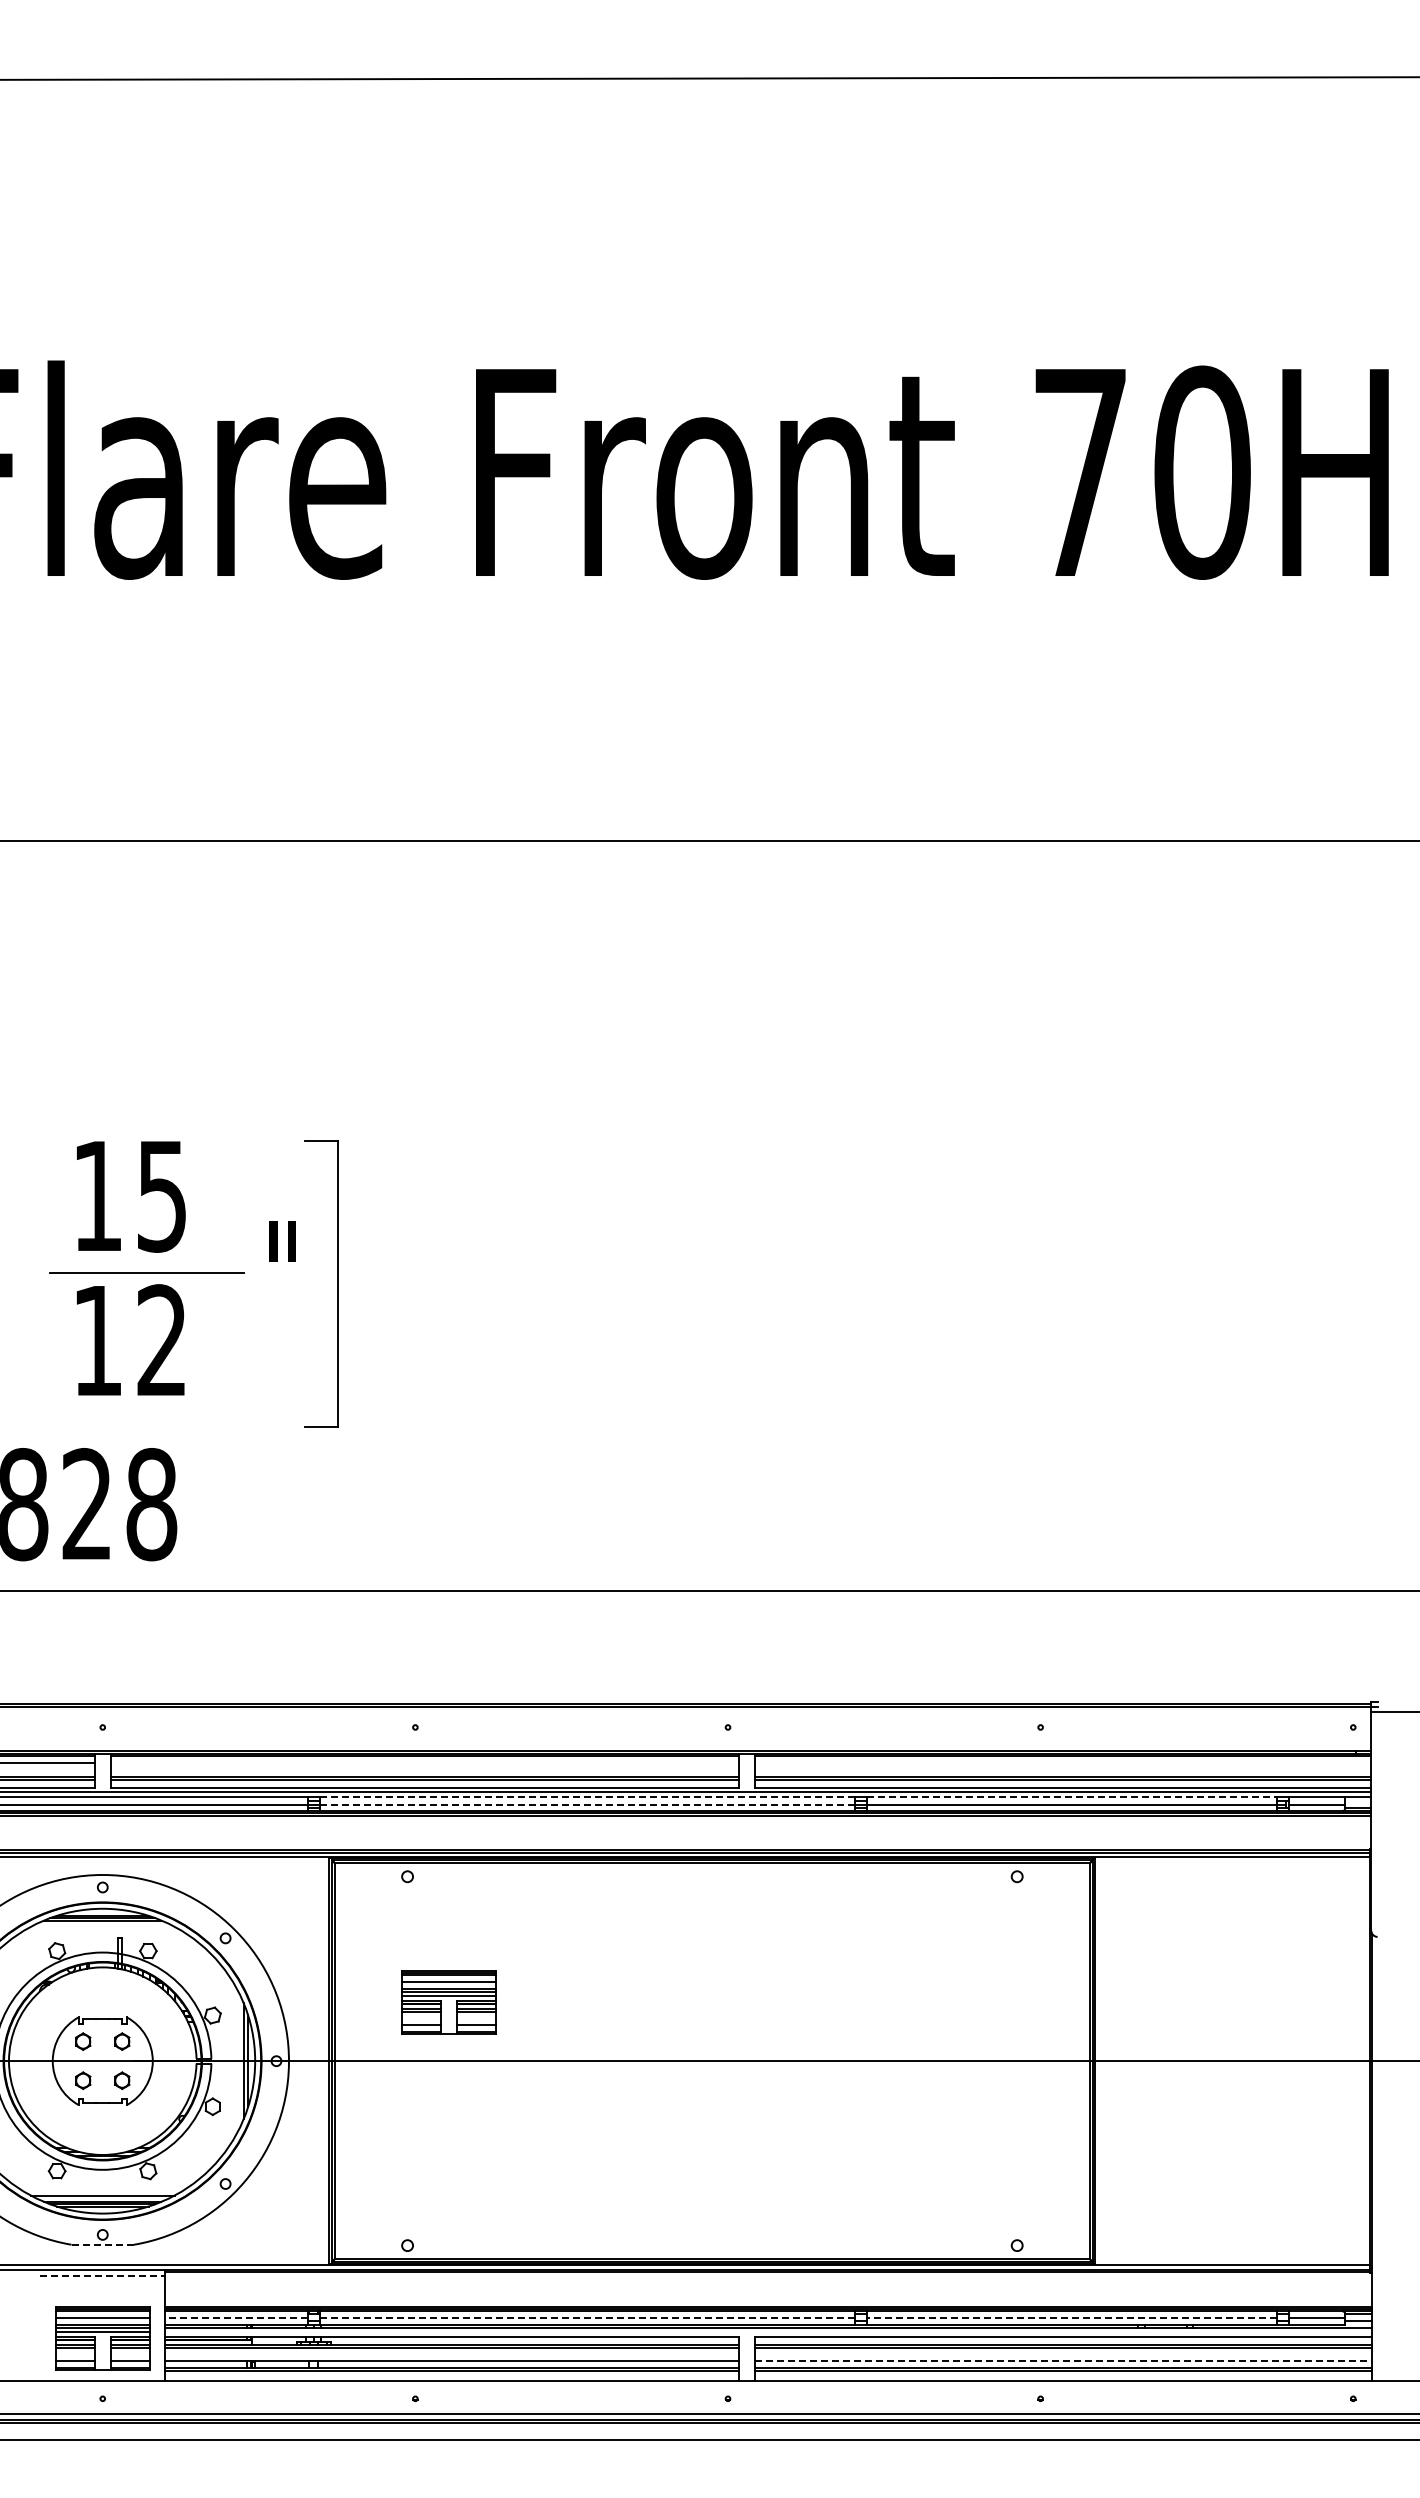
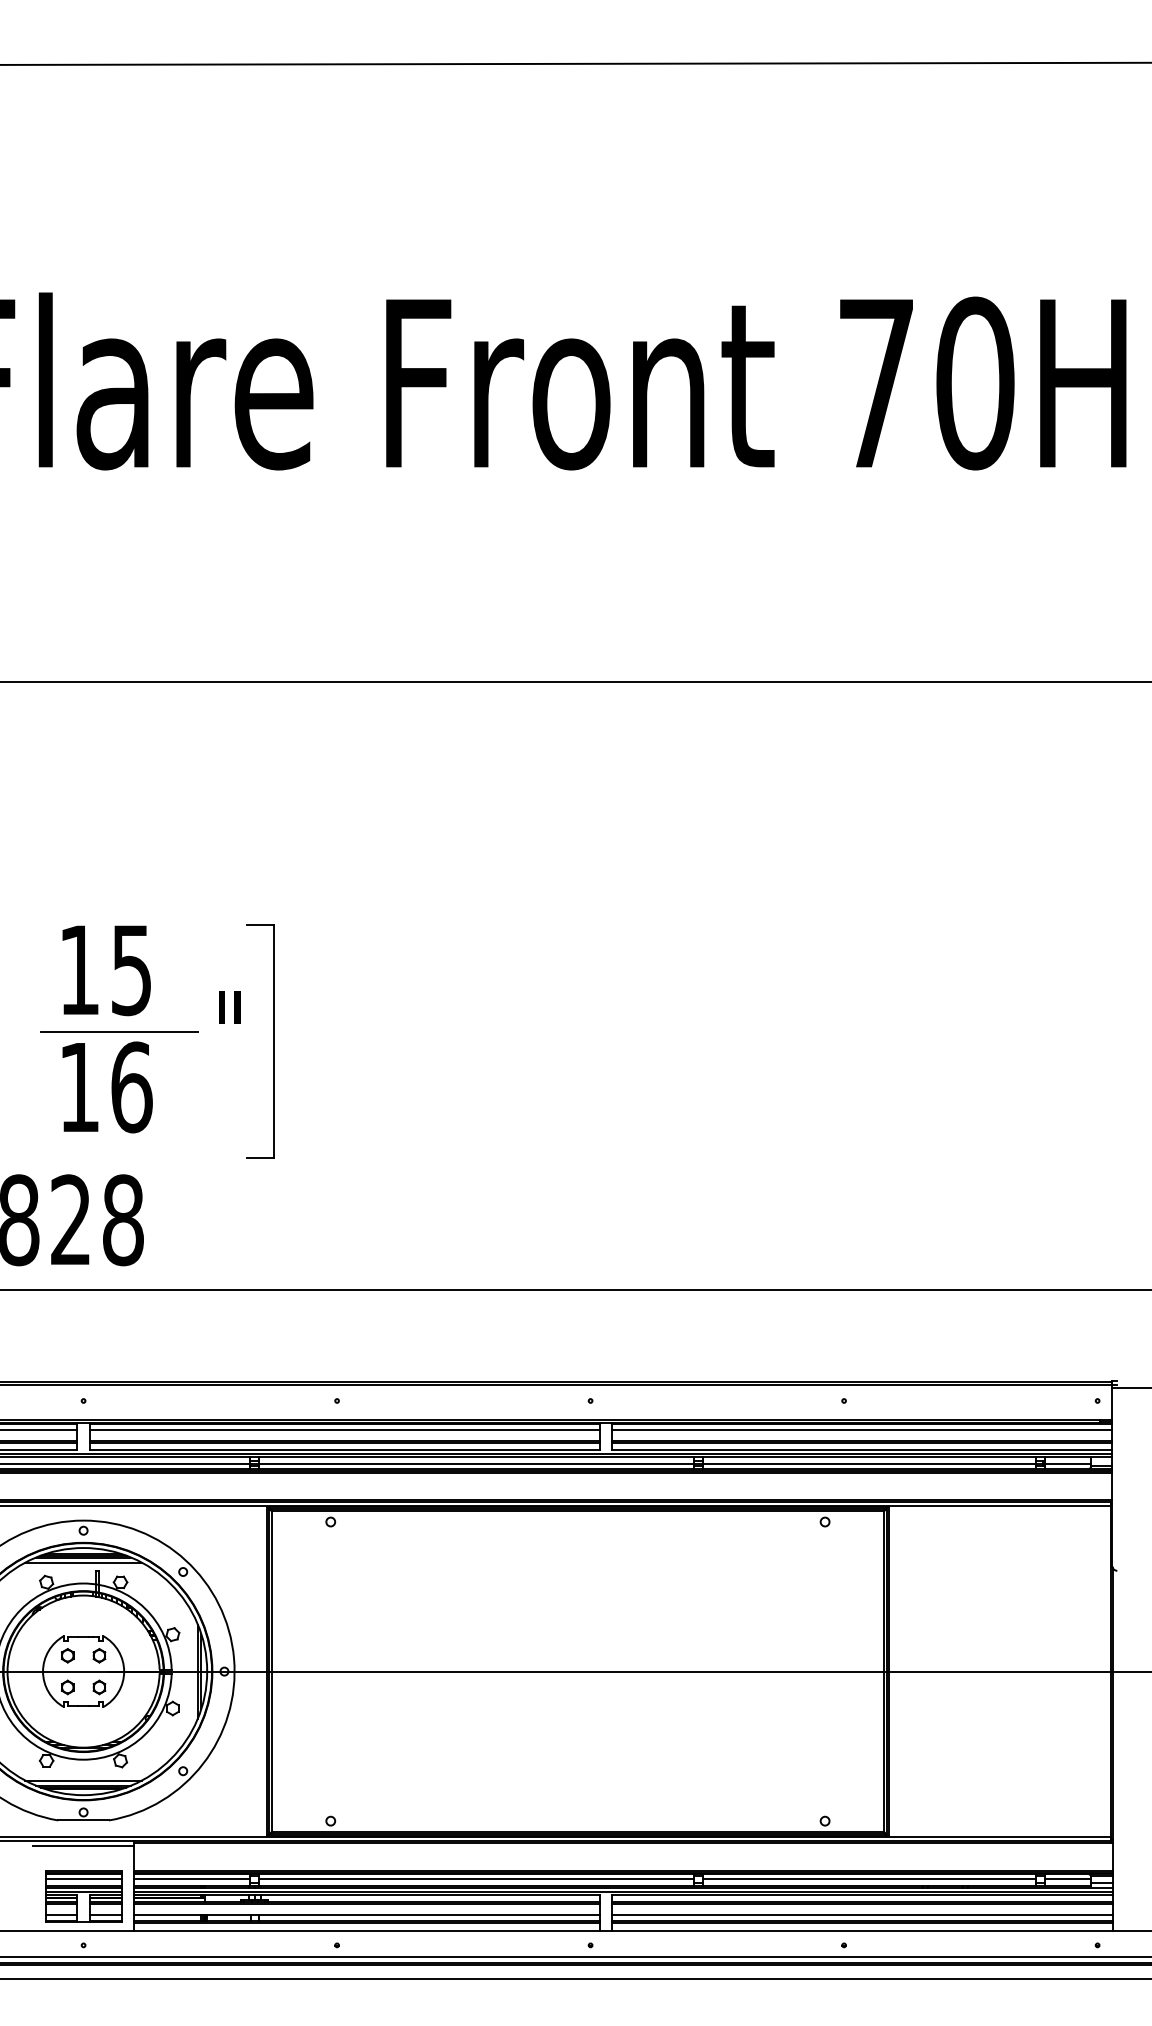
text: (162, 1340) -> (132, 1087), 12 -> 16
line: (424, 1763) -> (344, 1430), added
line: (1062, 1763) -> (861, 1430), added
line: (587, 1797) -> (476, 1457), dashed -> solid
line: (1072, 1797) -> (869, 1457), dashed -> solid
line: (587, 1804) -> (476, 1463), dashed -> solid
line: (102, 1926) -> (83, 1562), added
part: (448, 2002) -> (363, 1624), removed
line: (102, 2244) -> (83, 1820), dashed -> solid
line: (102, 2276) -> (83, 1846), dashed -> solid
line: (236, 2317) -> (192, 1879), dashed -> solid
line: (587, 2317) -> (476, 1879), dashed -> solid
line: (1071, 2317) -> (869, 1879), dashed -> solid
line: (768, 2332) -> (623, 1891), added
line: (1063, 2361) -> (862, 1915), dashed -> solid

